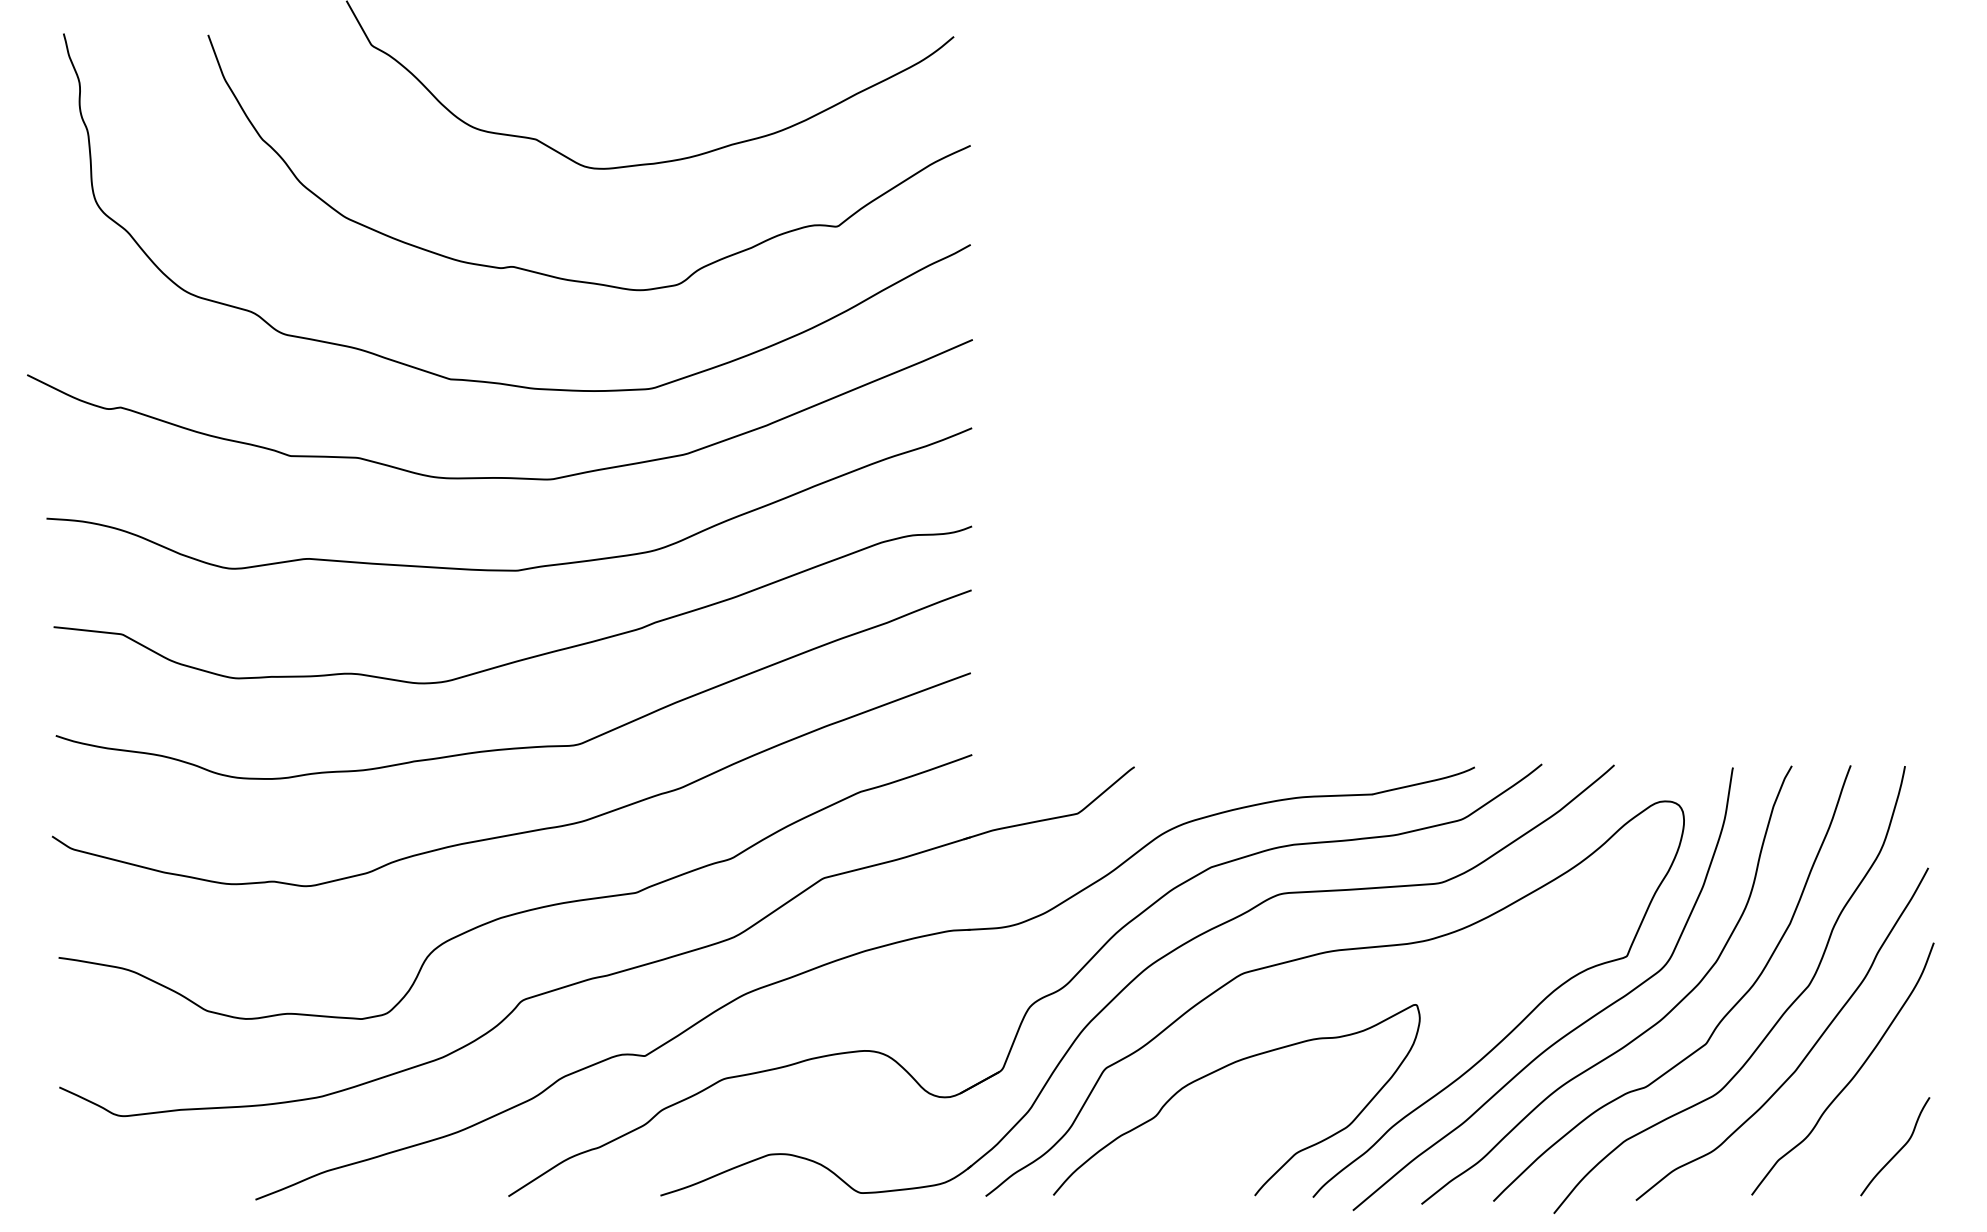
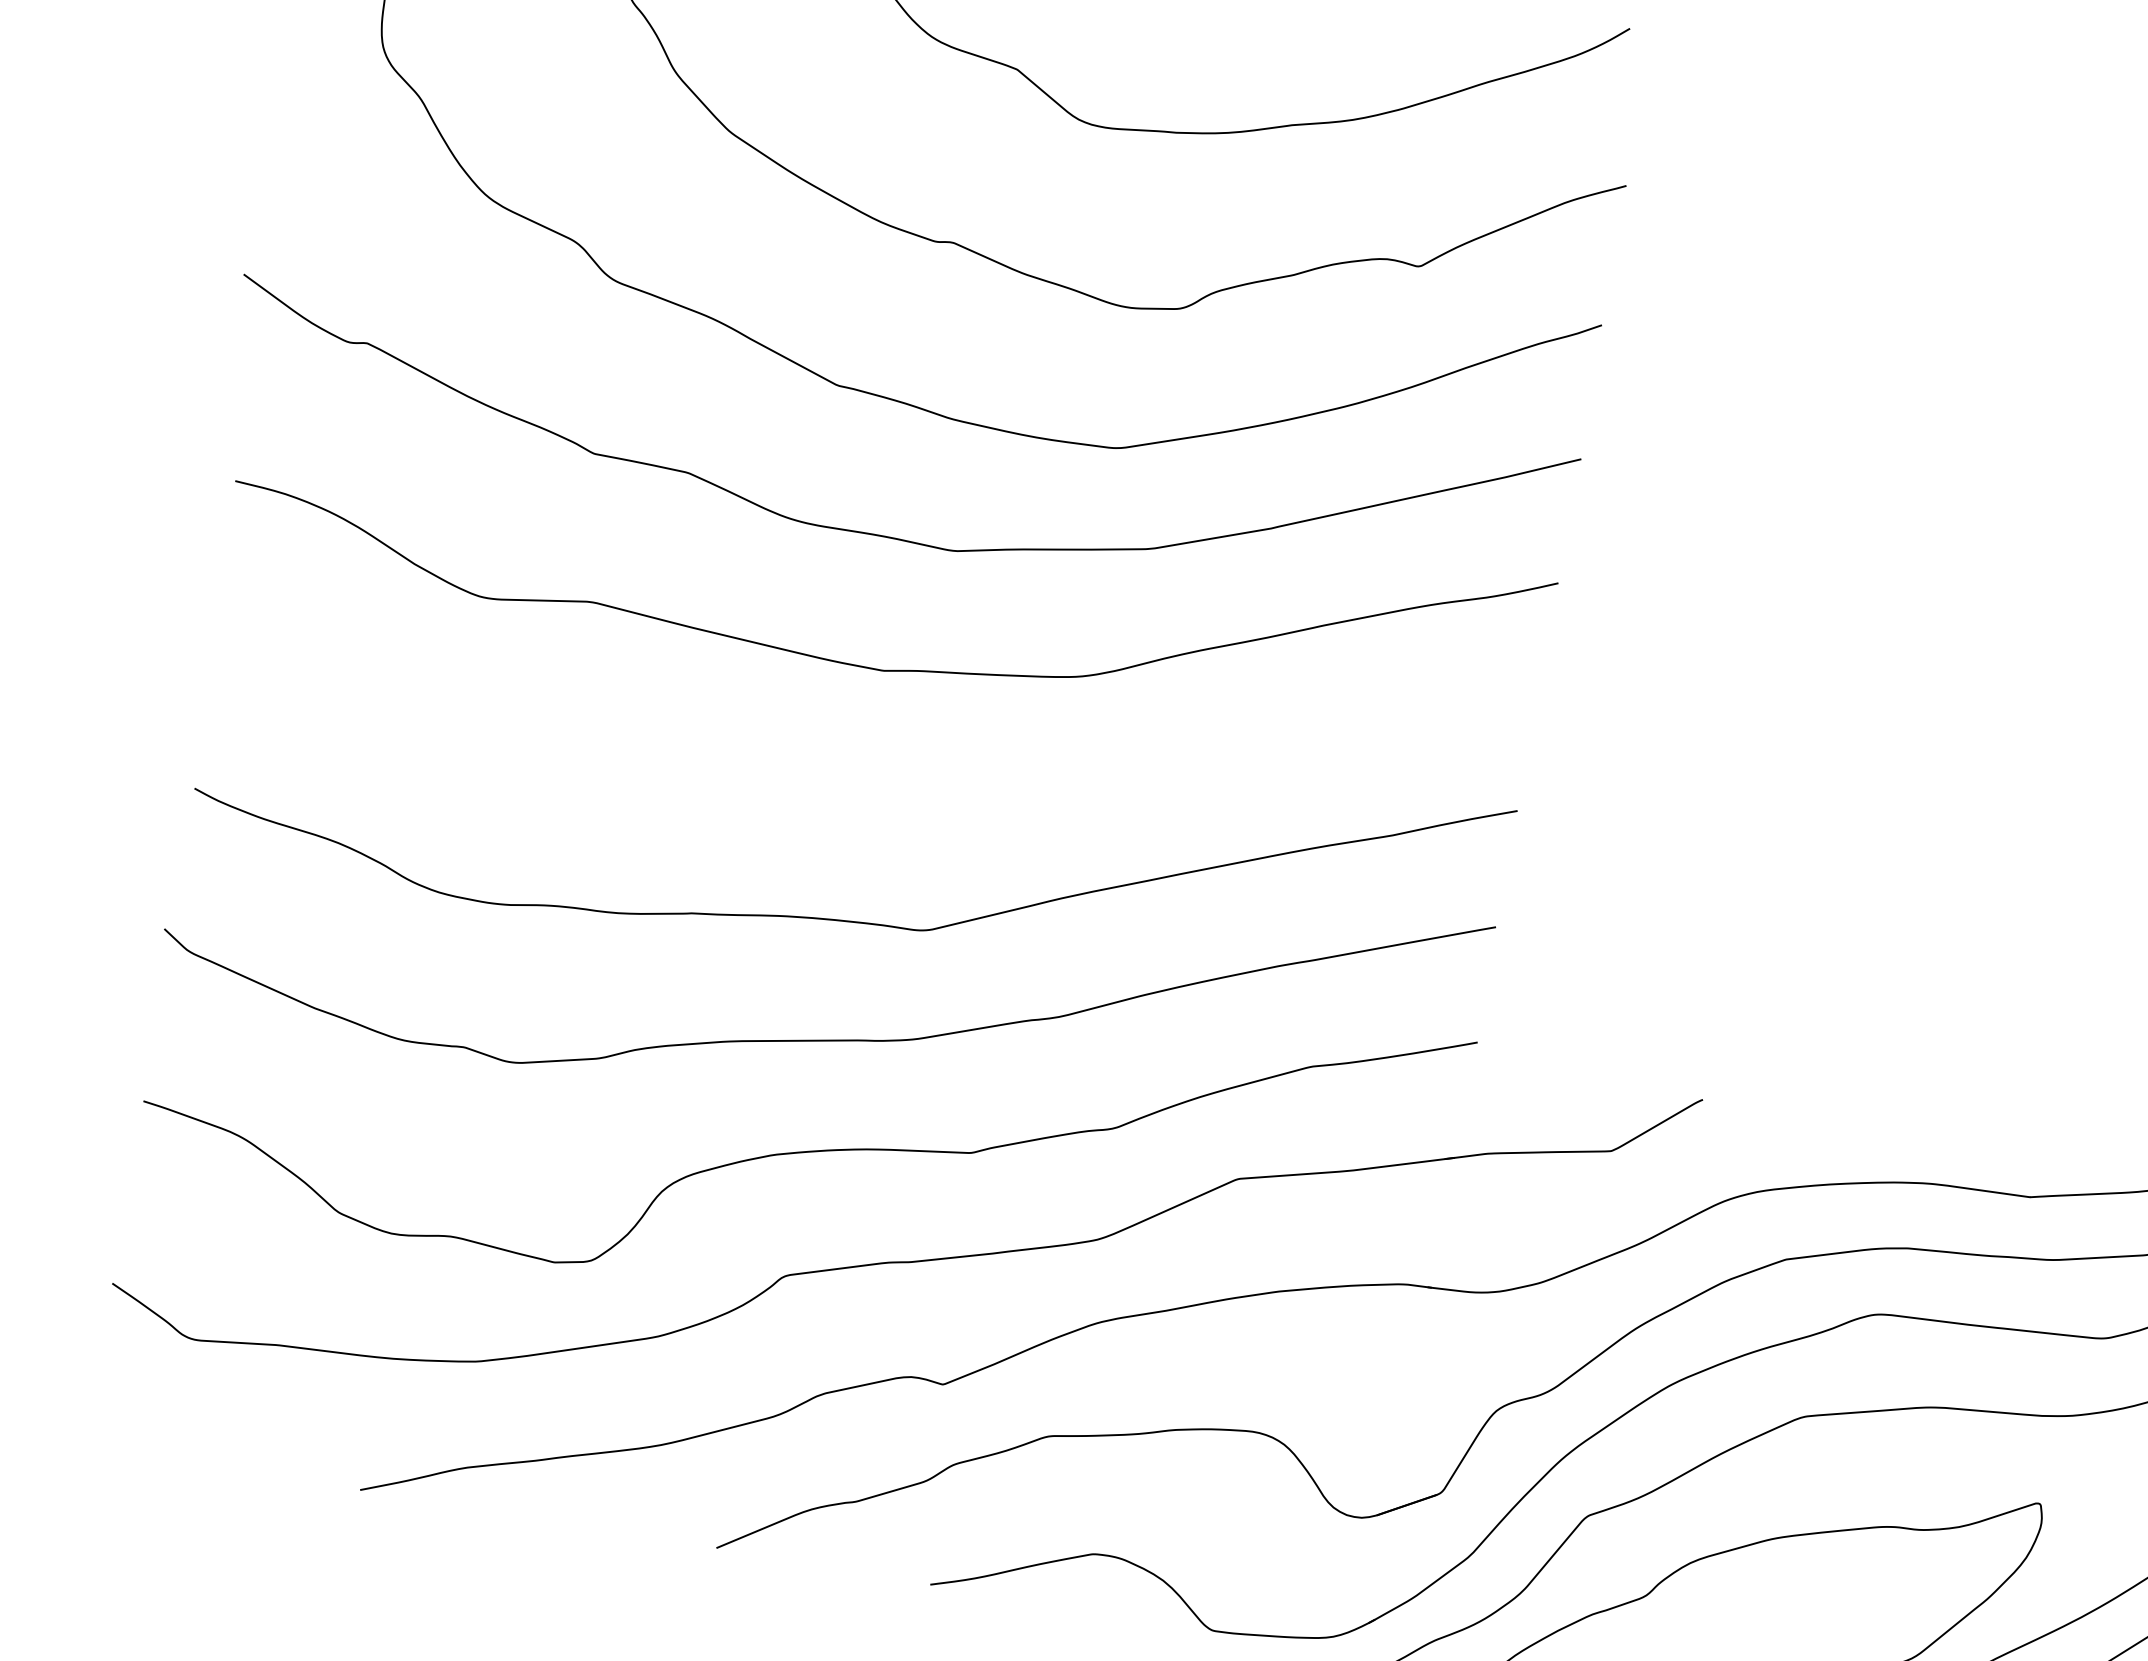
curve: (526, 657) -> (875, 795), removed

